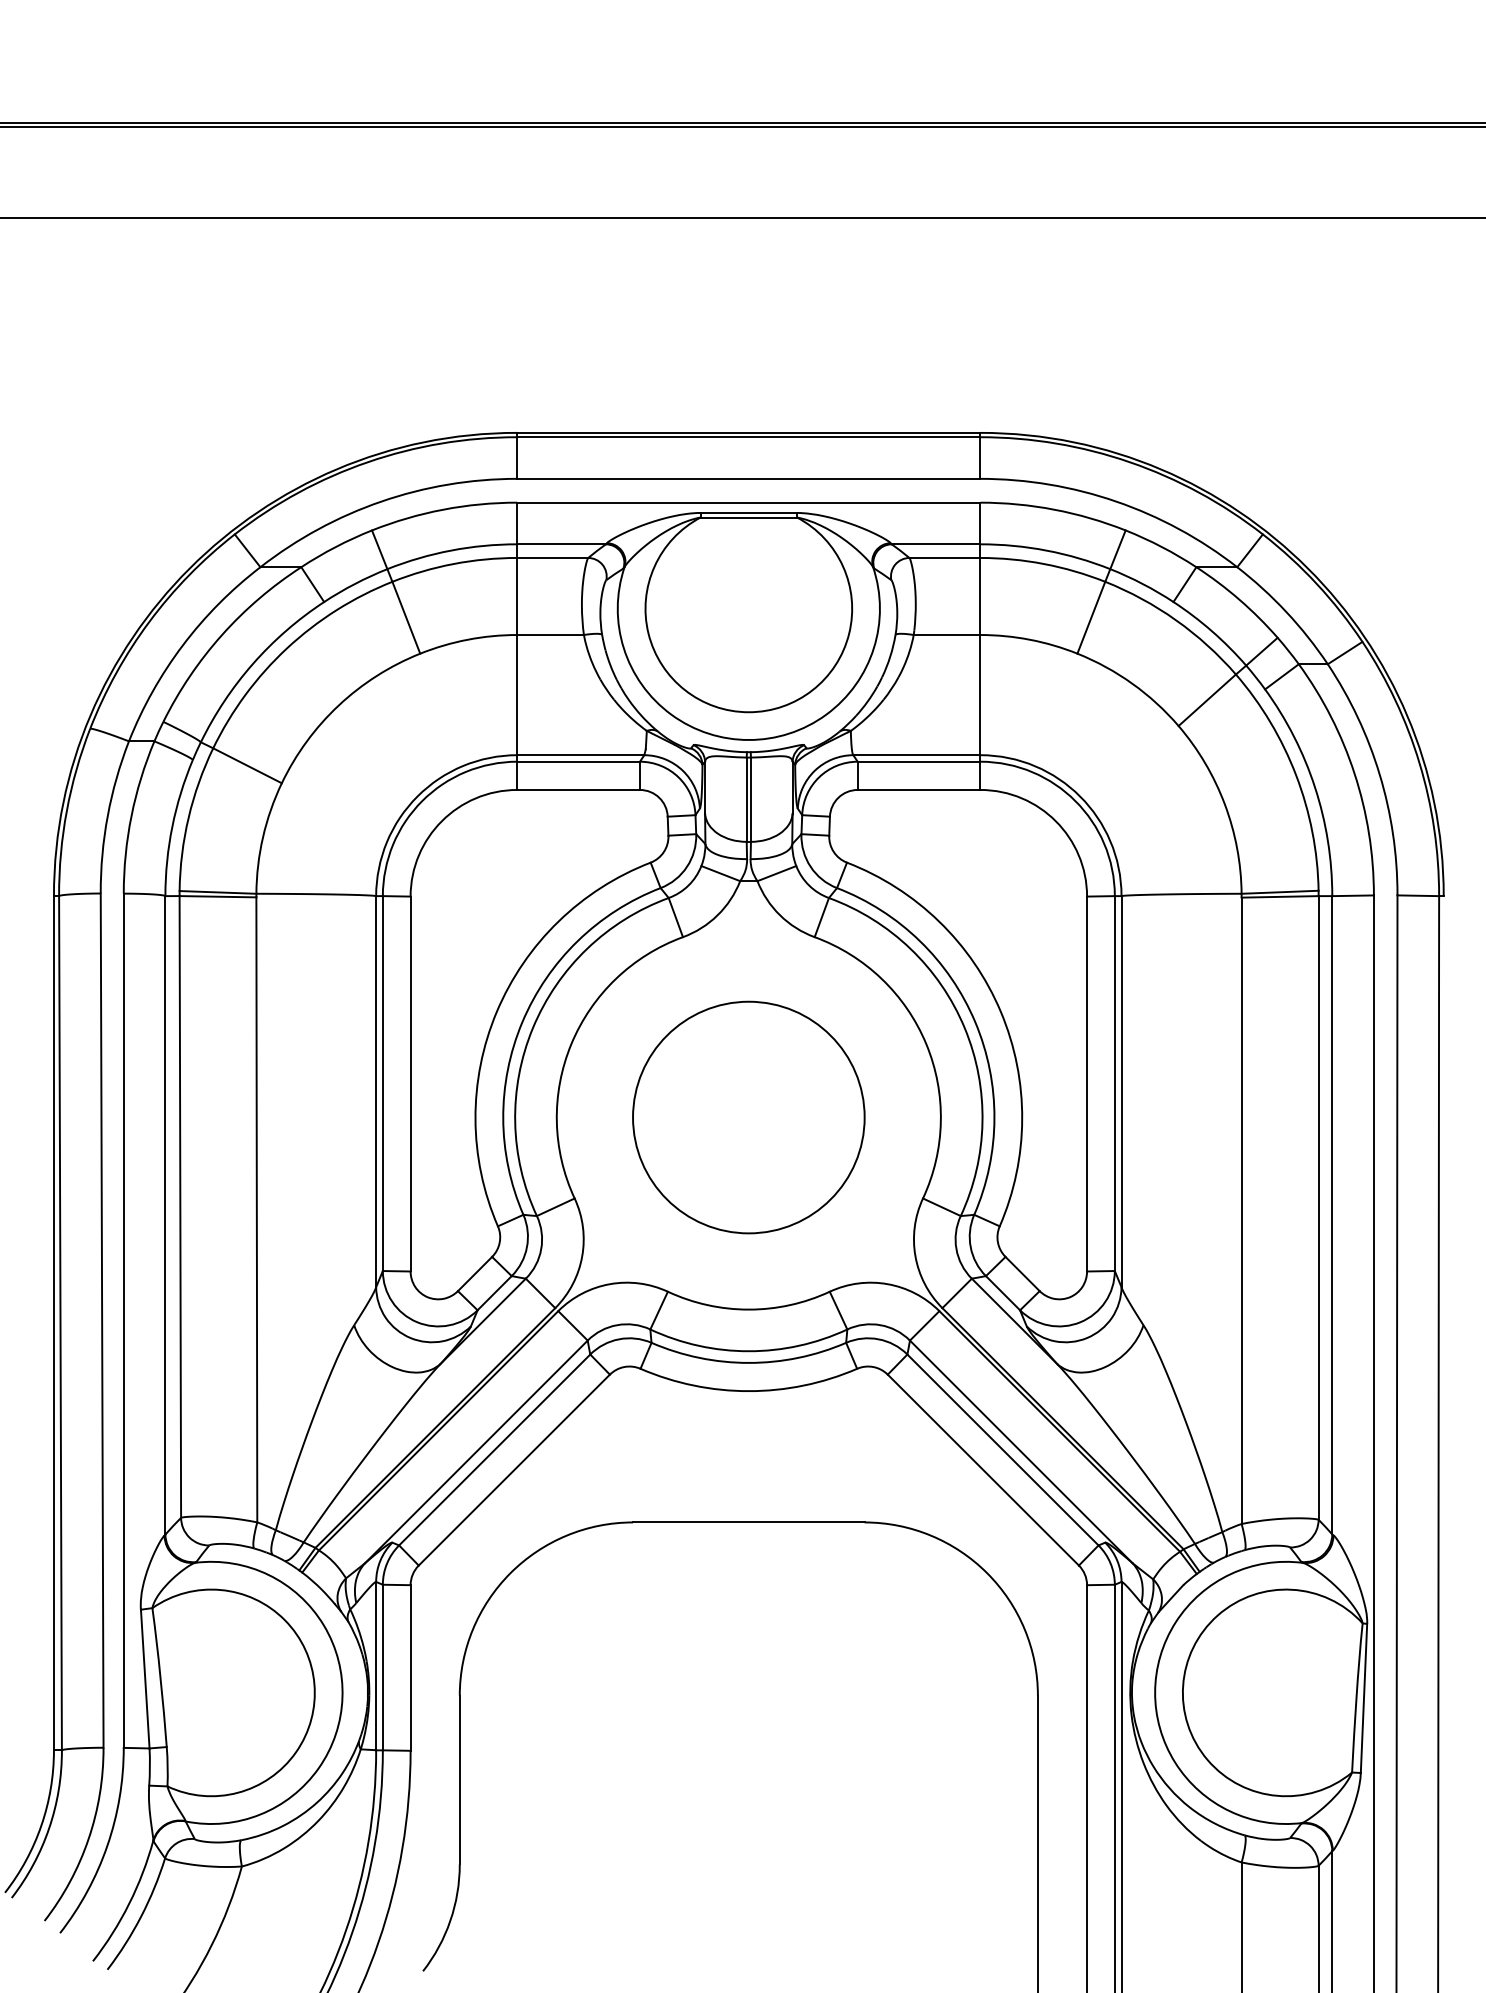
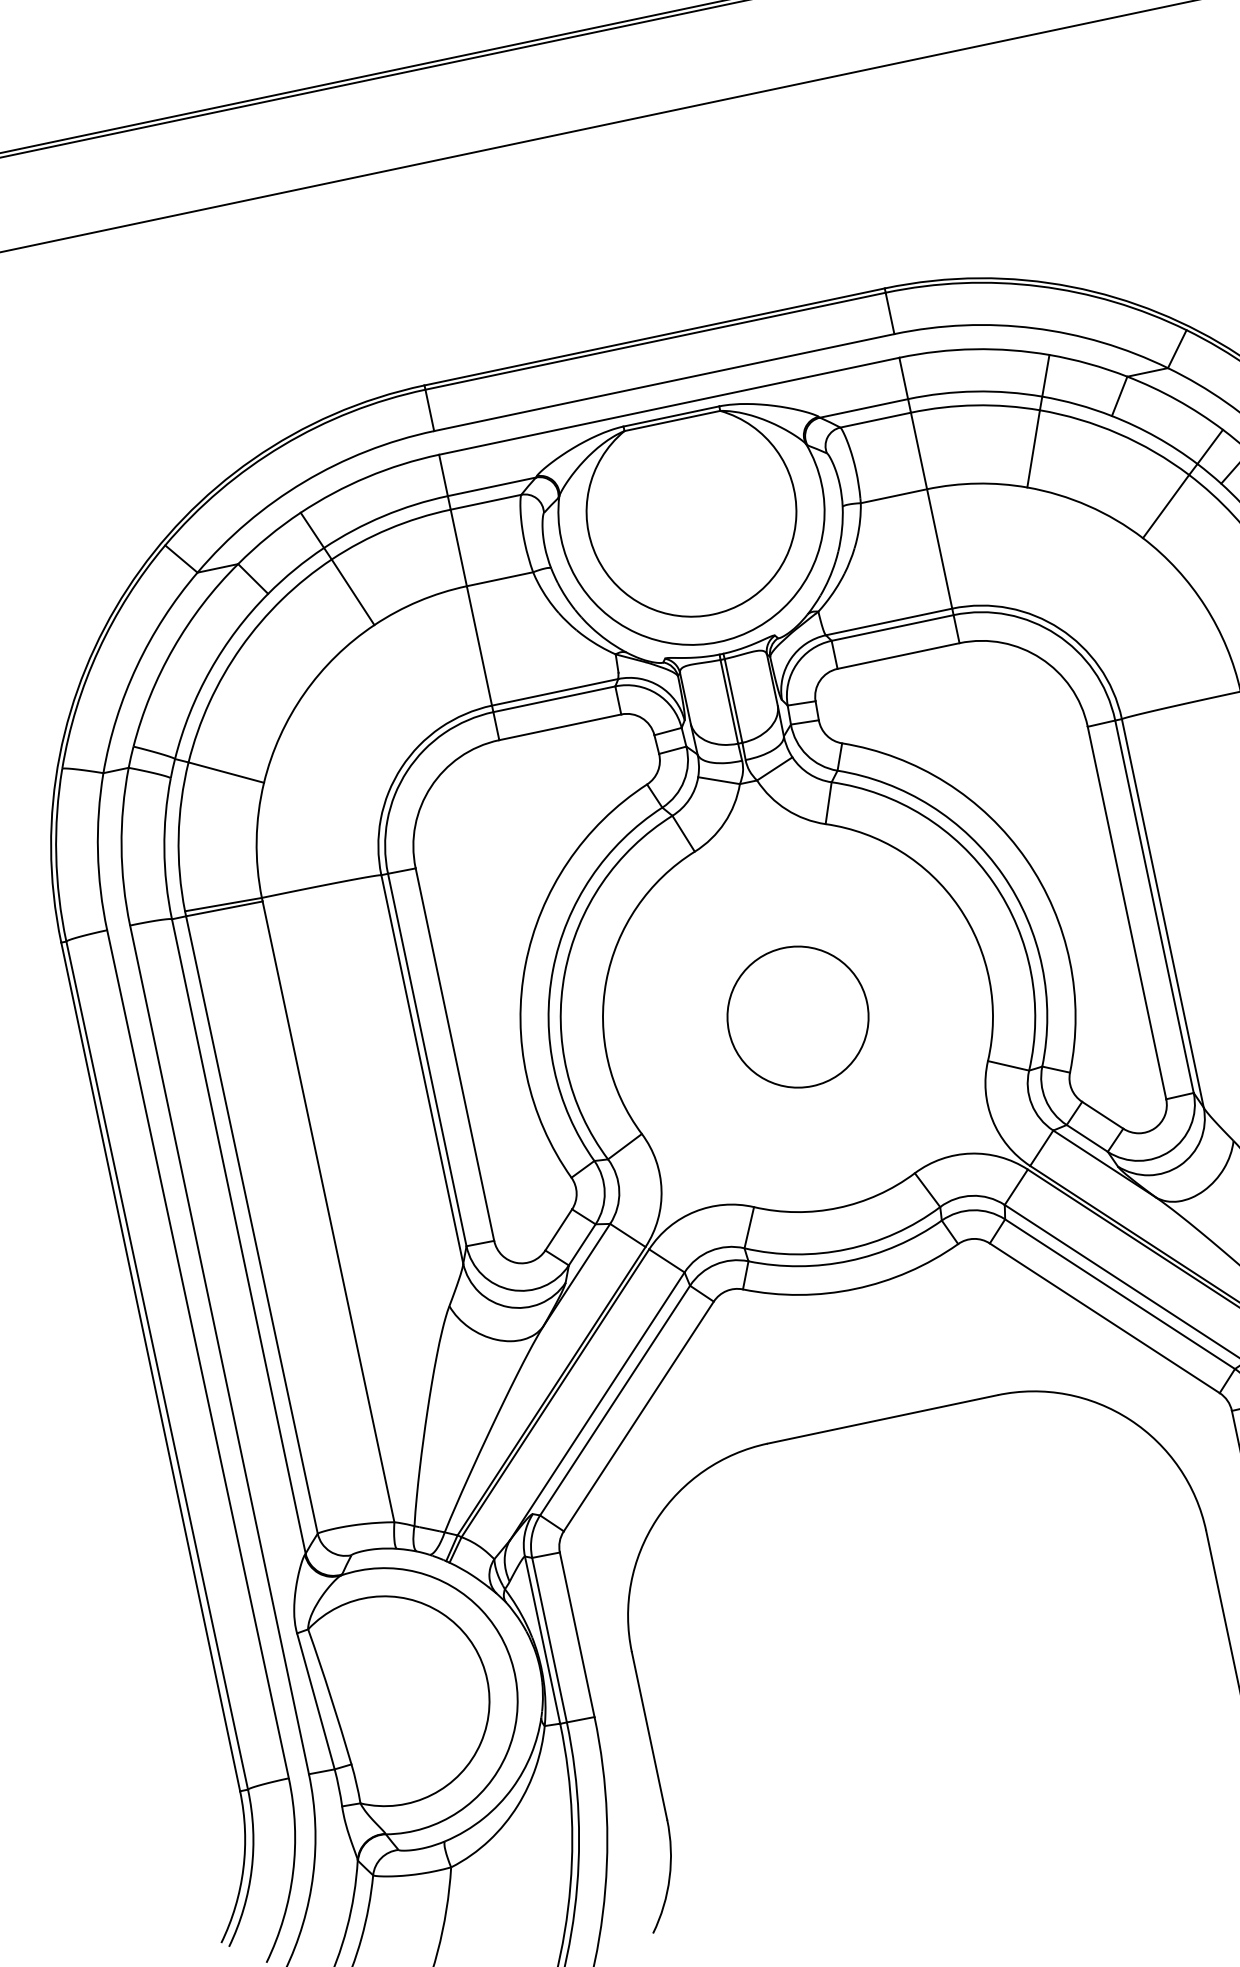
circle: (748, 1117) -> (797, 1017), size x0.6

